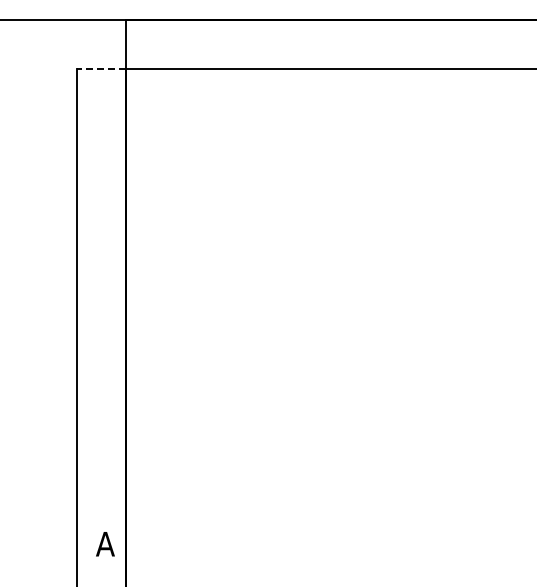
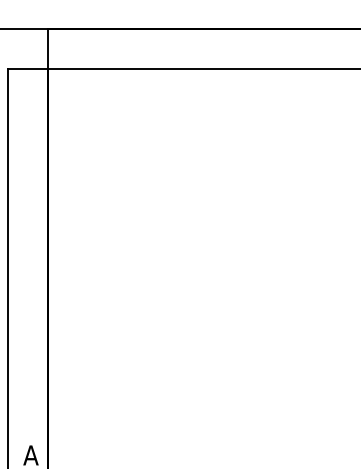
line: (101, 69) -> (27, 69), dashed -> solid

